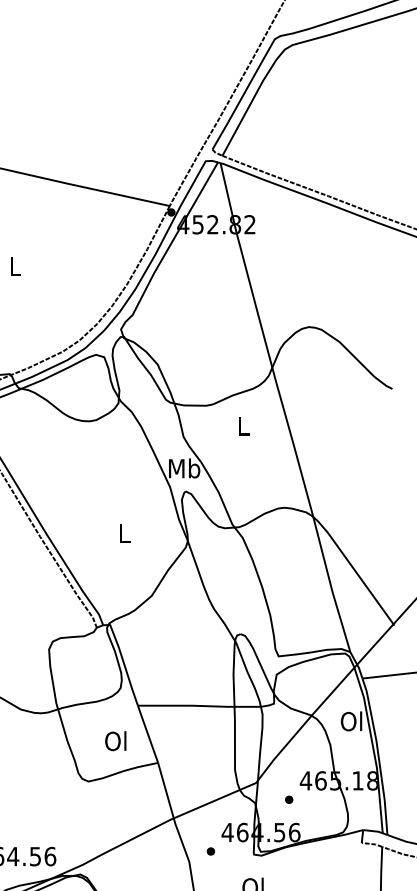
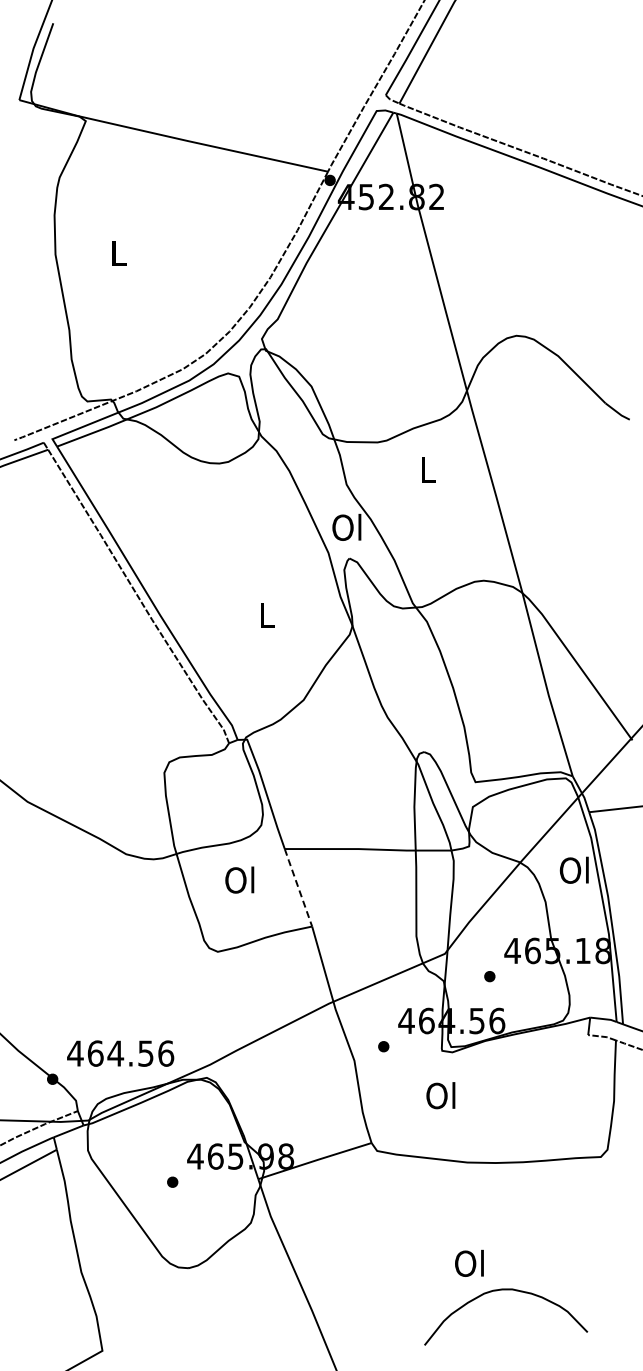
text: (184, 467) -> (347, 526), Mb -> Ol
line: (148, 734) -> (298, 887), solid -> dashed
text: (115, 740) -> (239, 879), moved

